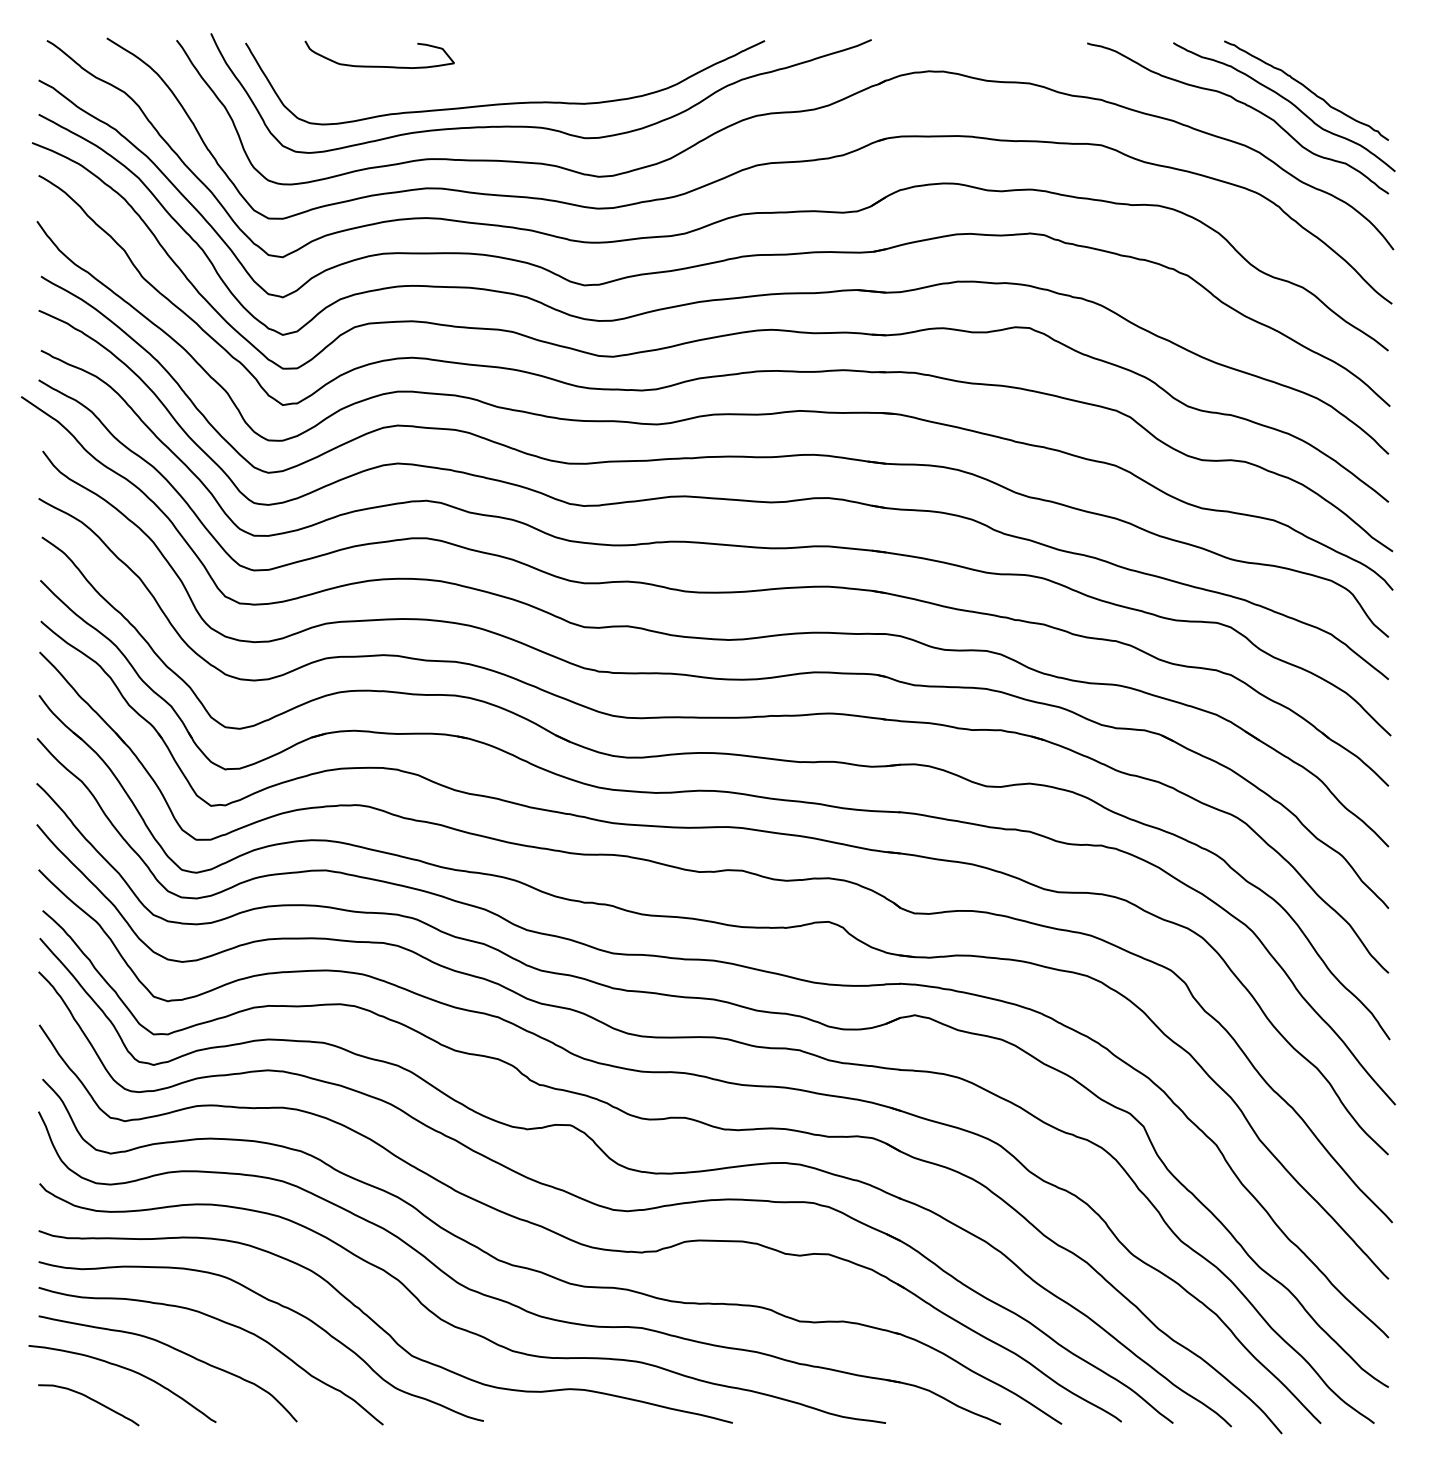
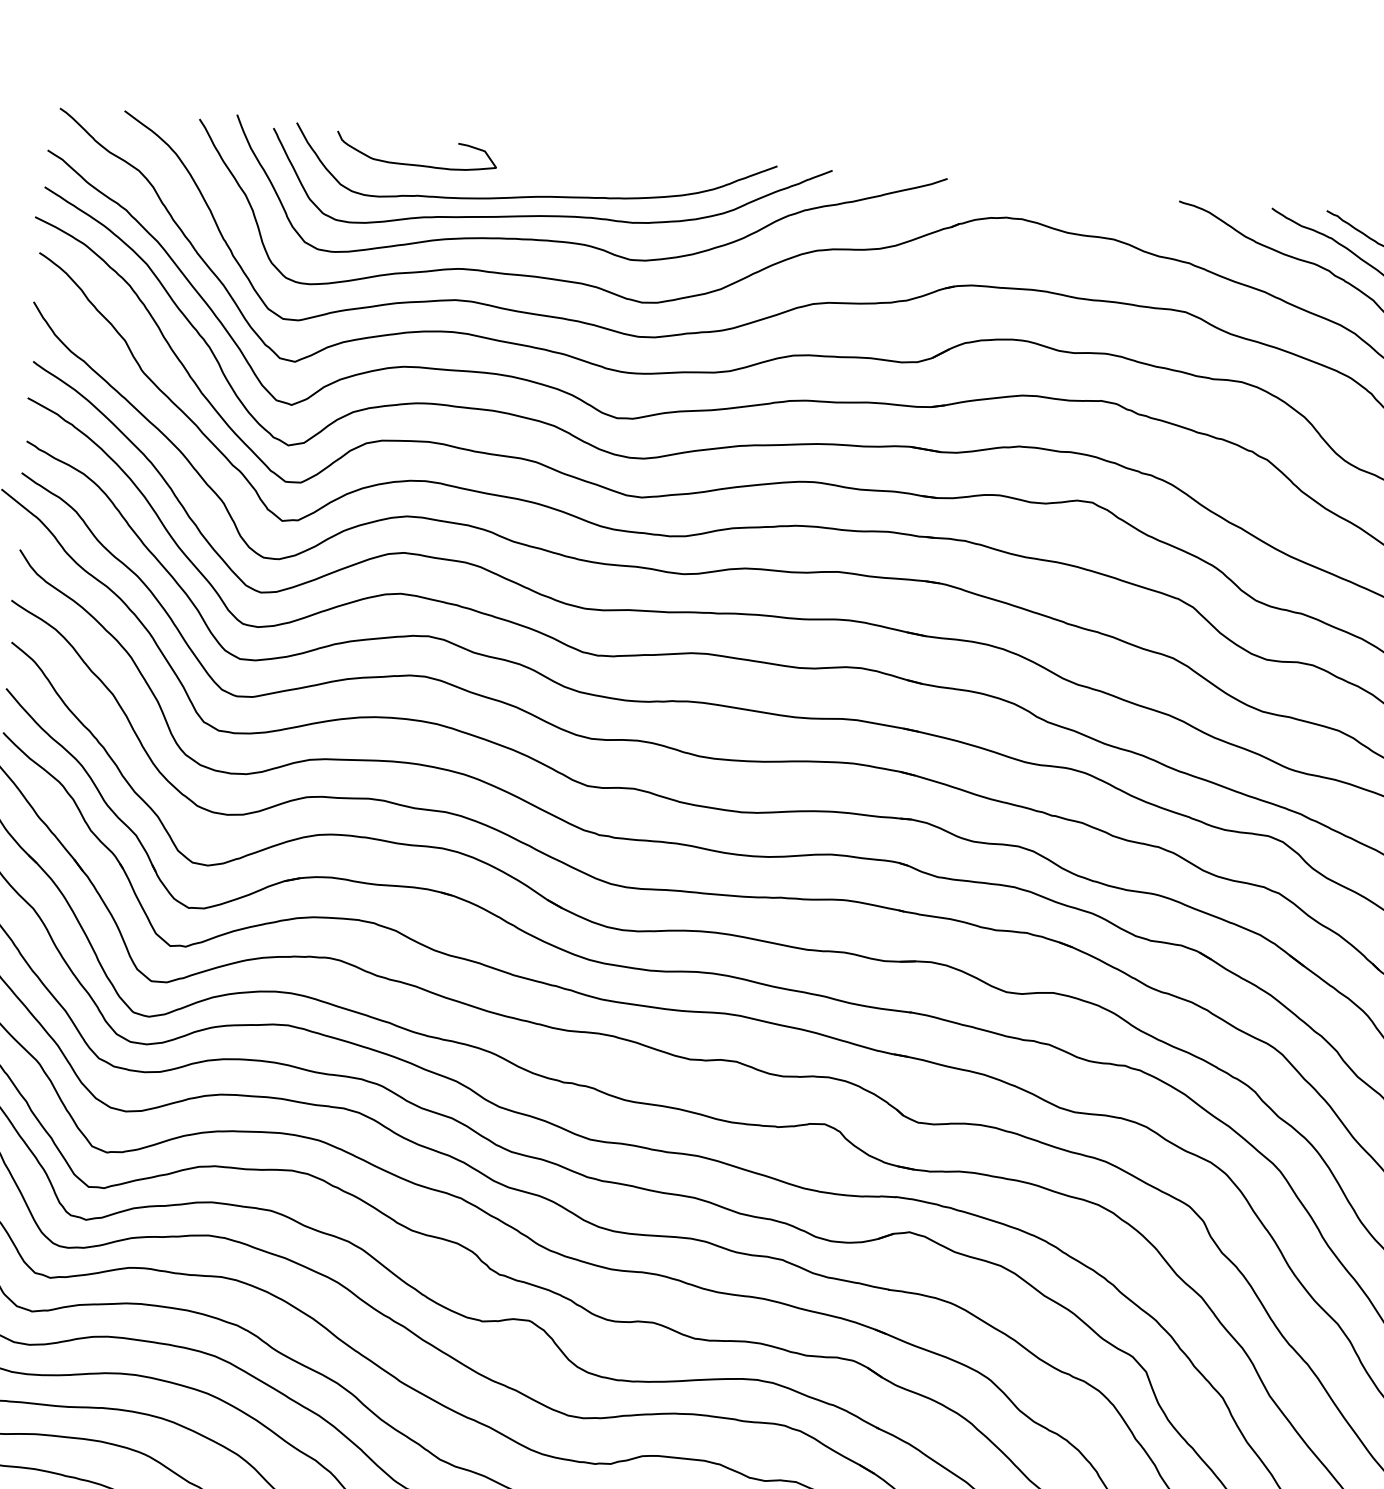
curve: (495, 85) -> (538, 195), added

